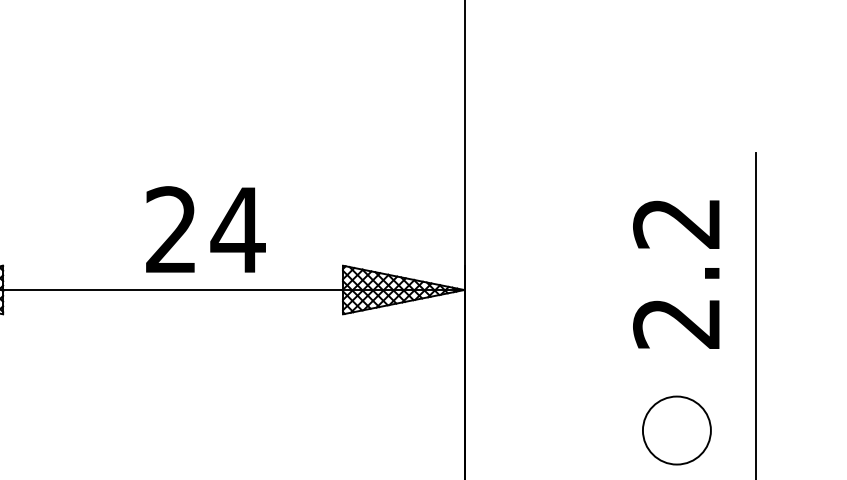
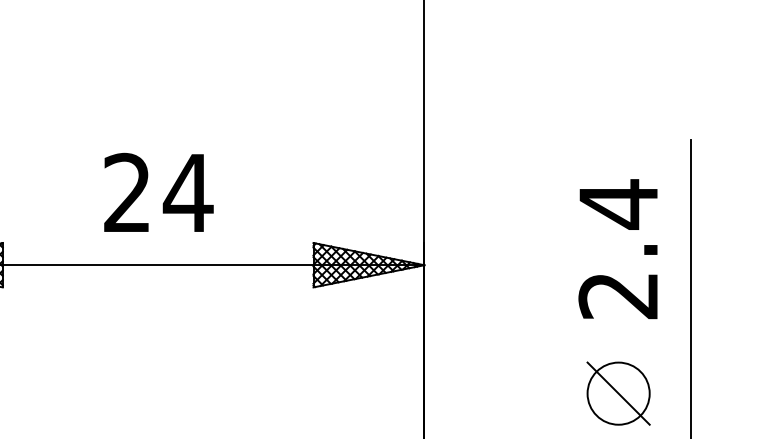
text: (676, 223) -> (618, 204), 2.2 -> 2.4
text: (205, 229) -> (158, 192), moved
line: (676, 430) -> (618, 393), added

